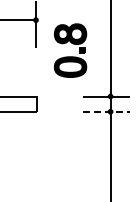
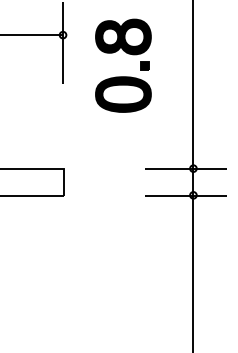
part: (70, 50) -> (123, 65), moved
line: (106, 111) -> (186, 194), dashed -> solid

